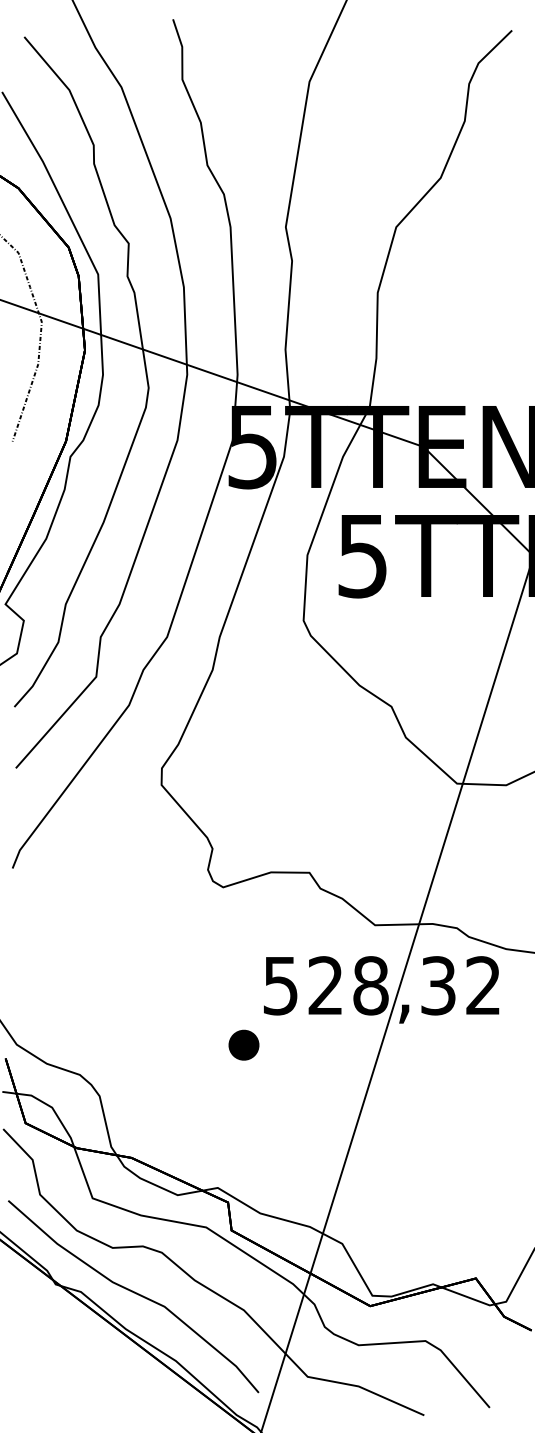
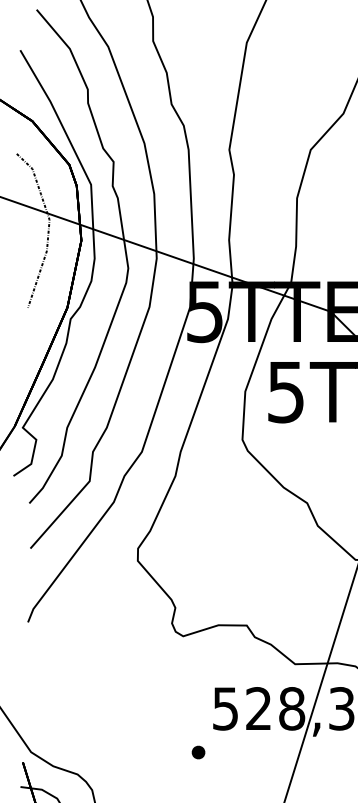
part: (243, 1044) -> (198, 752), size x0.6

